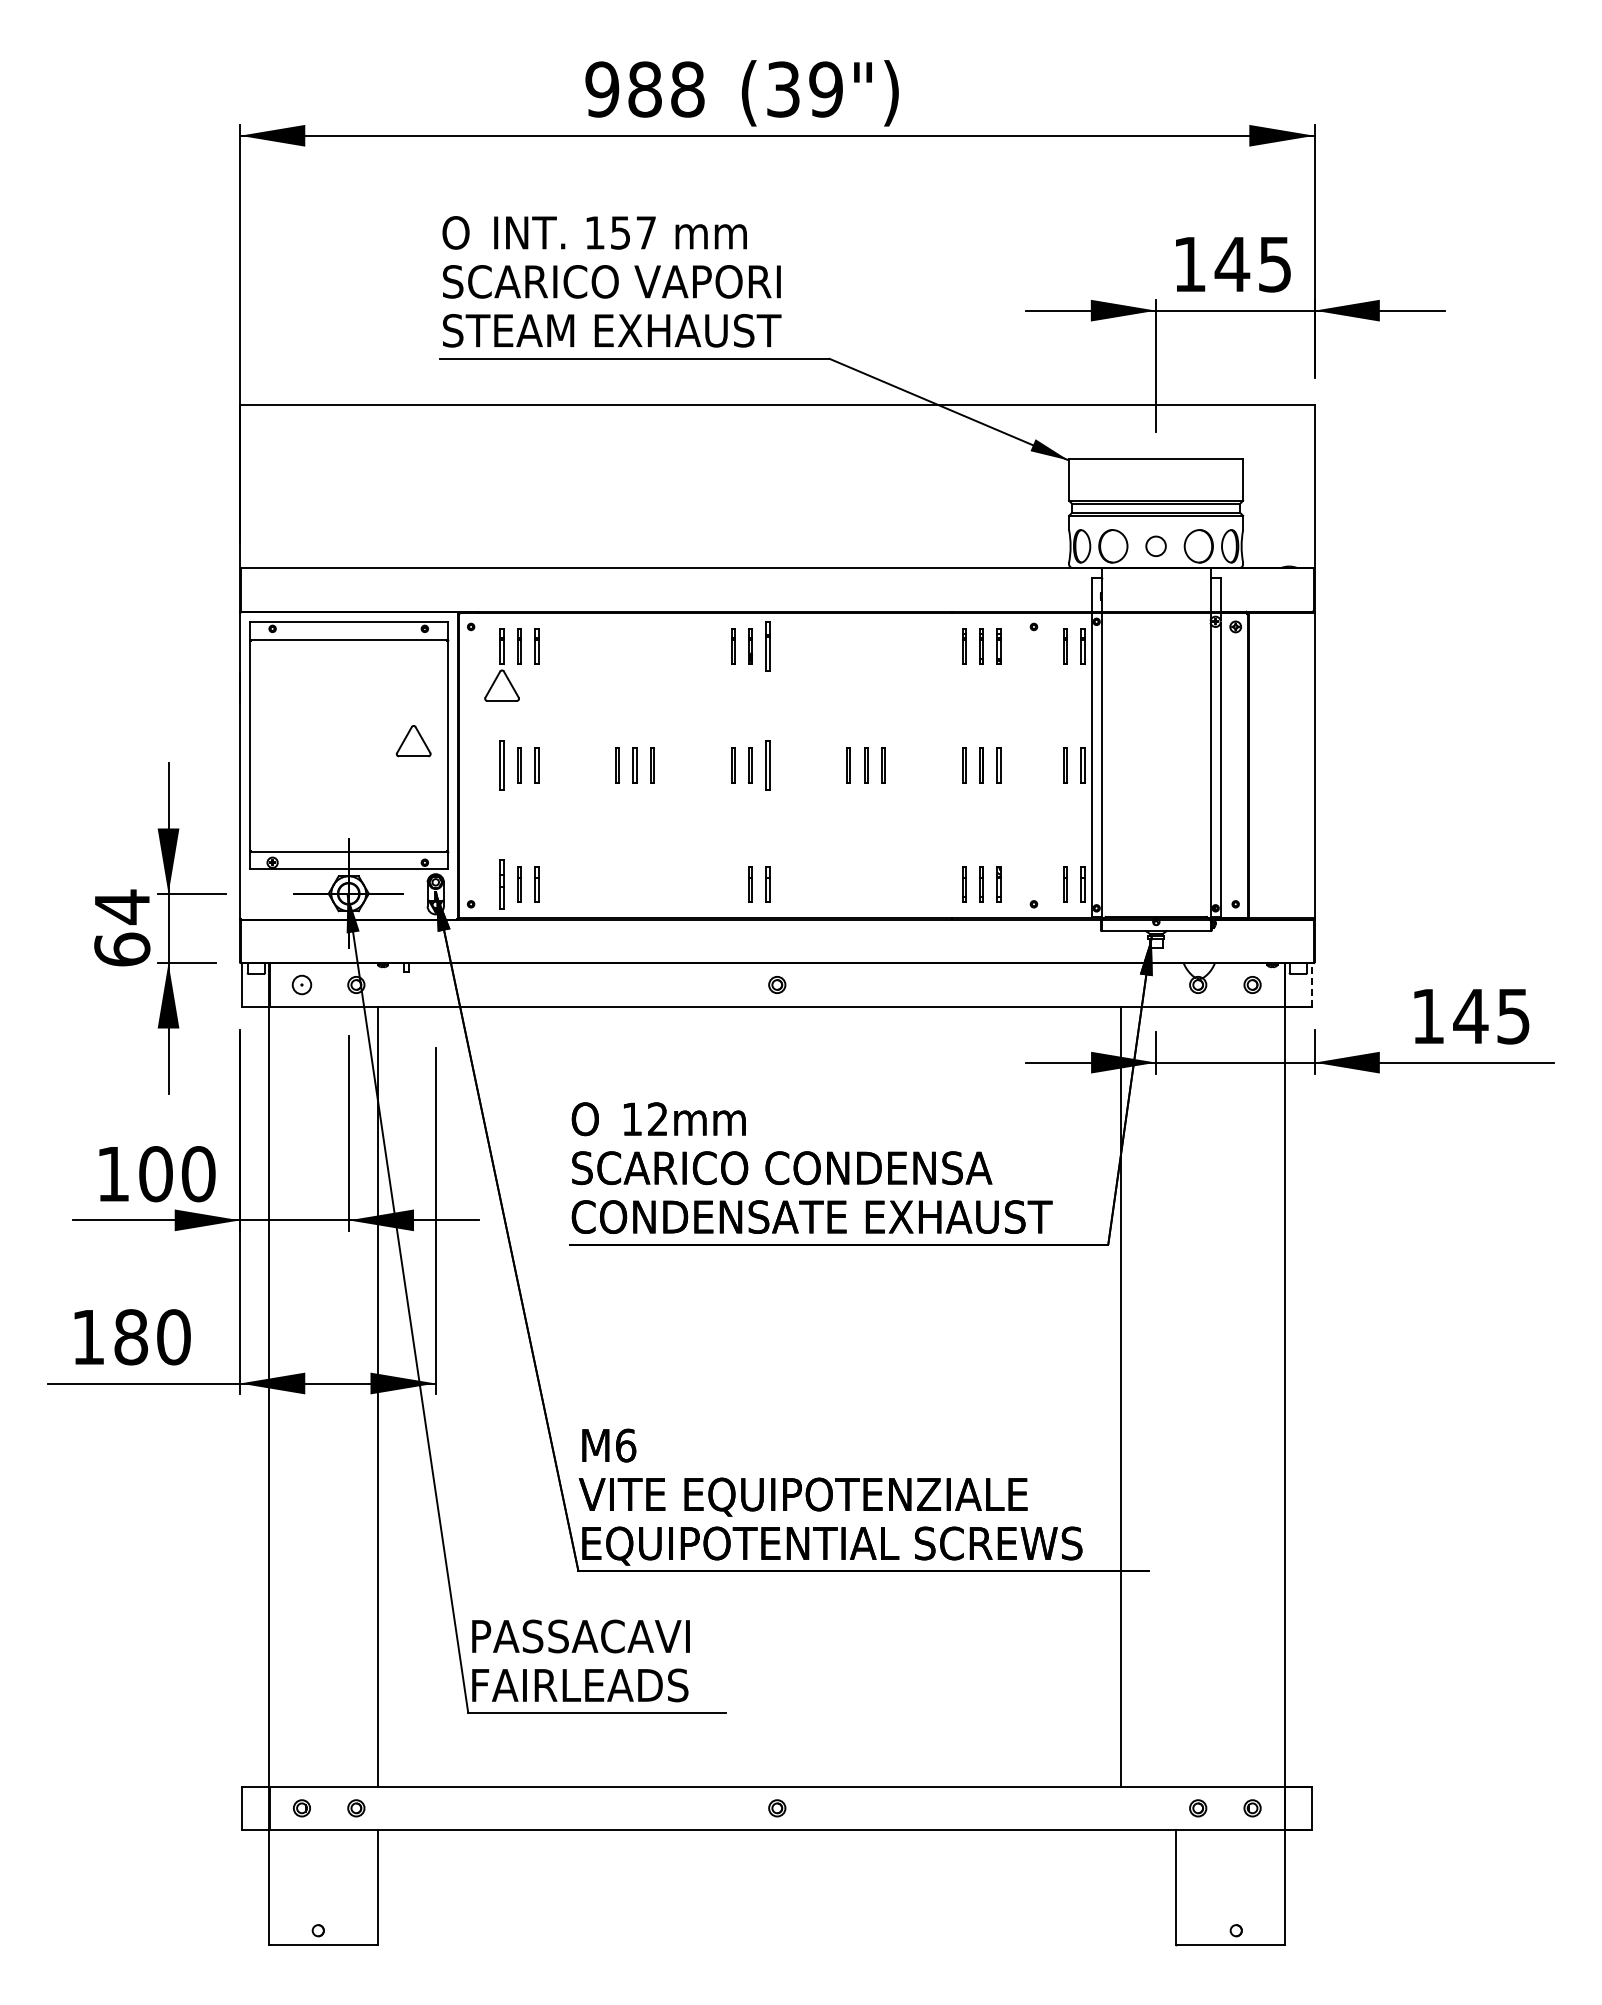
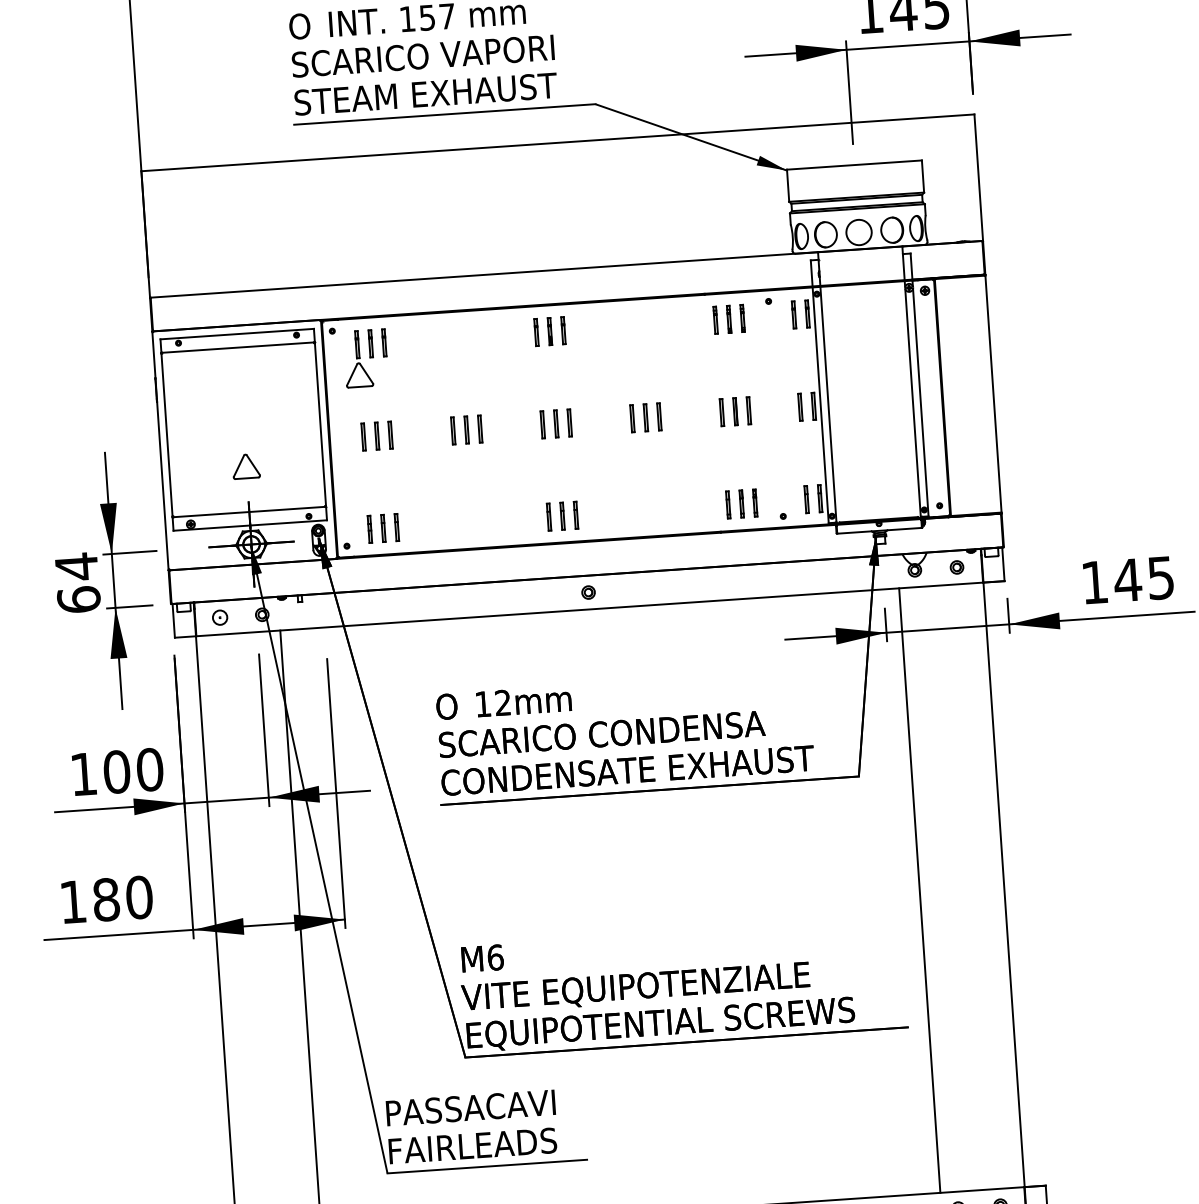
circle: (1155, 546) -> (858, 232), size x1.67
part: (767, 646) -> (563, 330), size x0.71
part: (413, 741) -> (246, 466), moved
part: (501, 765) -> (363, 436), size x0.71
part: (767, 765) -> (569, 422), size x0.71
part: (501, 884) -> (369, 529), size x0.71
line: (732, 884) -> (548, 517), added
line: (1312, 985) -> (1003, 564), dashed -> solid
line: (1121, 1396) -> (919, 890), moved

